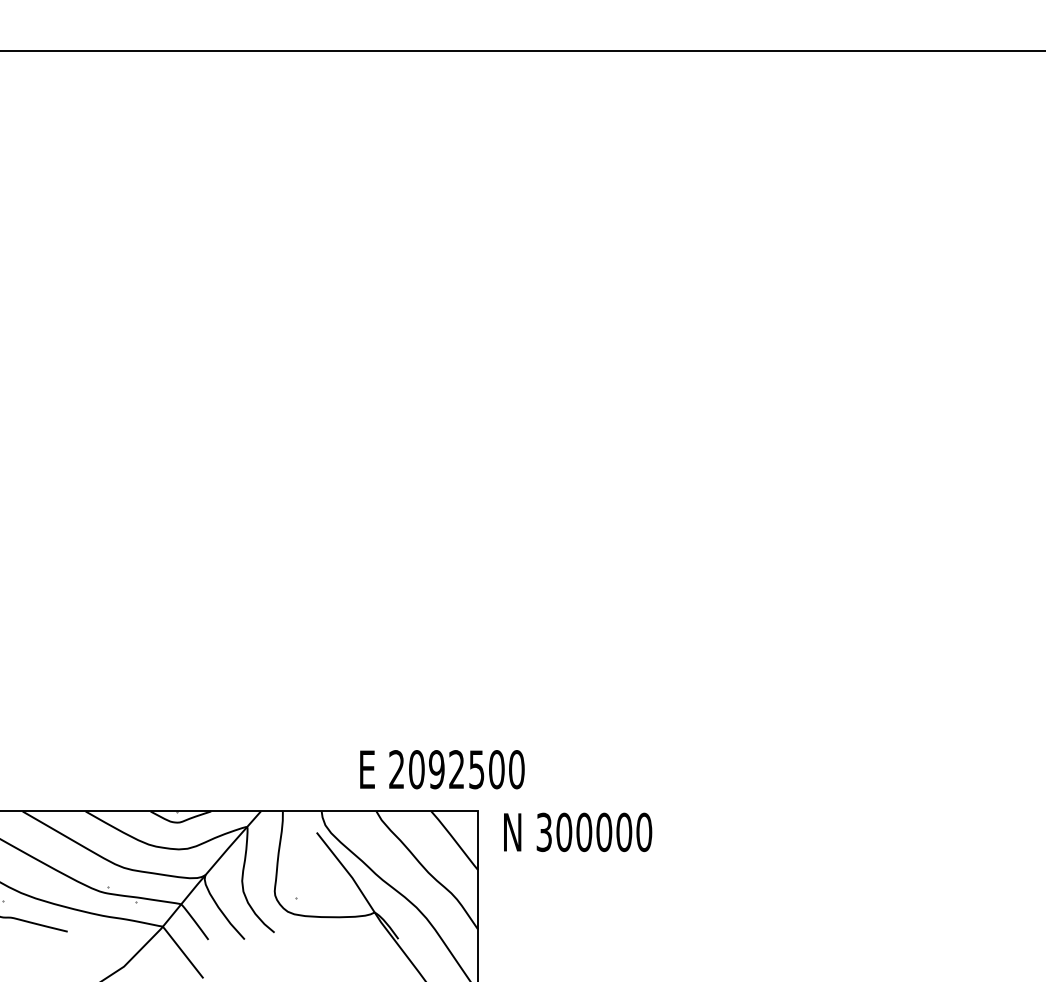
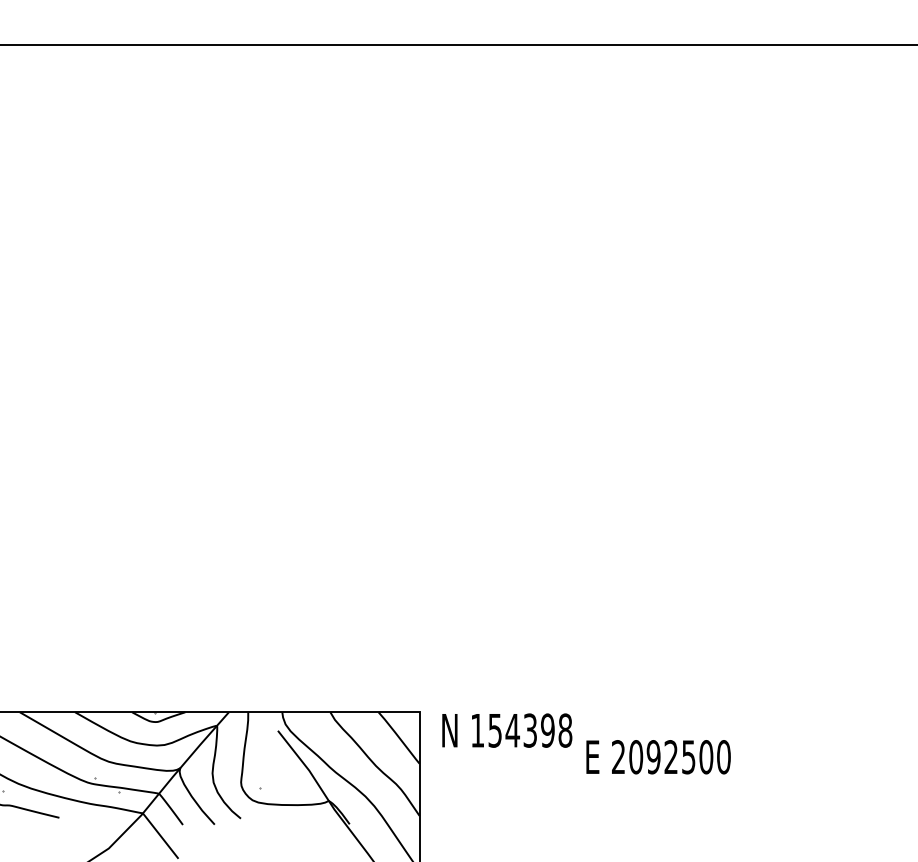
text: (442, 769) -> (658, 757), moved
text: (594, 832) -> (521, 730), 300000 -> 154398

